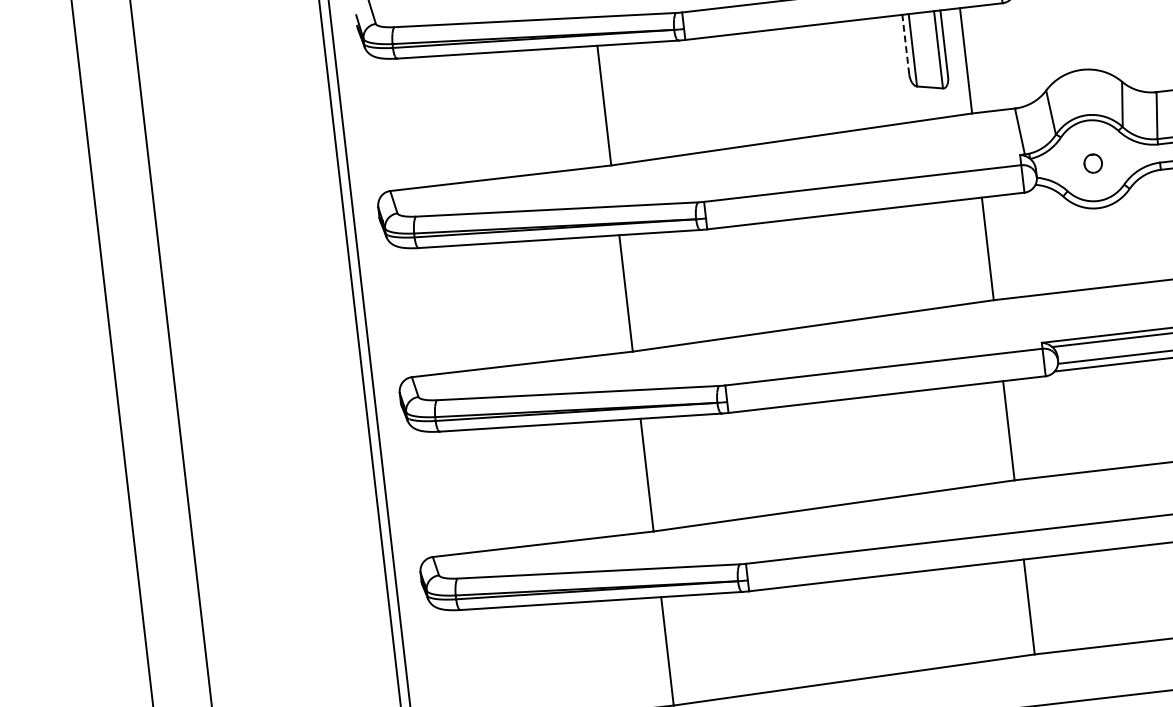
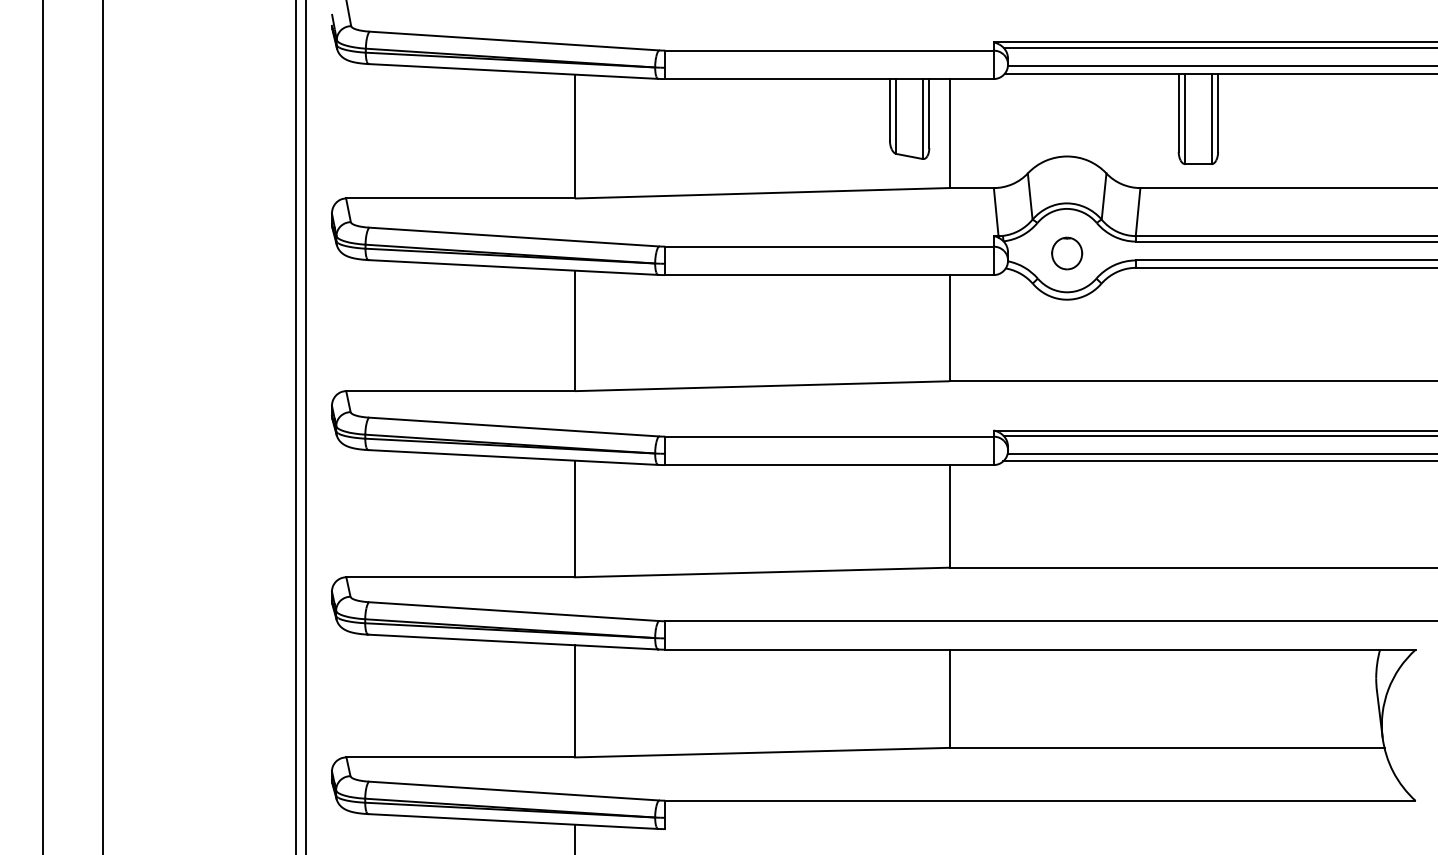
line: (905, 44) -> (889, 109), dashed -> solid
part: (1093, 163) -> (1067, 253), size x1.67

